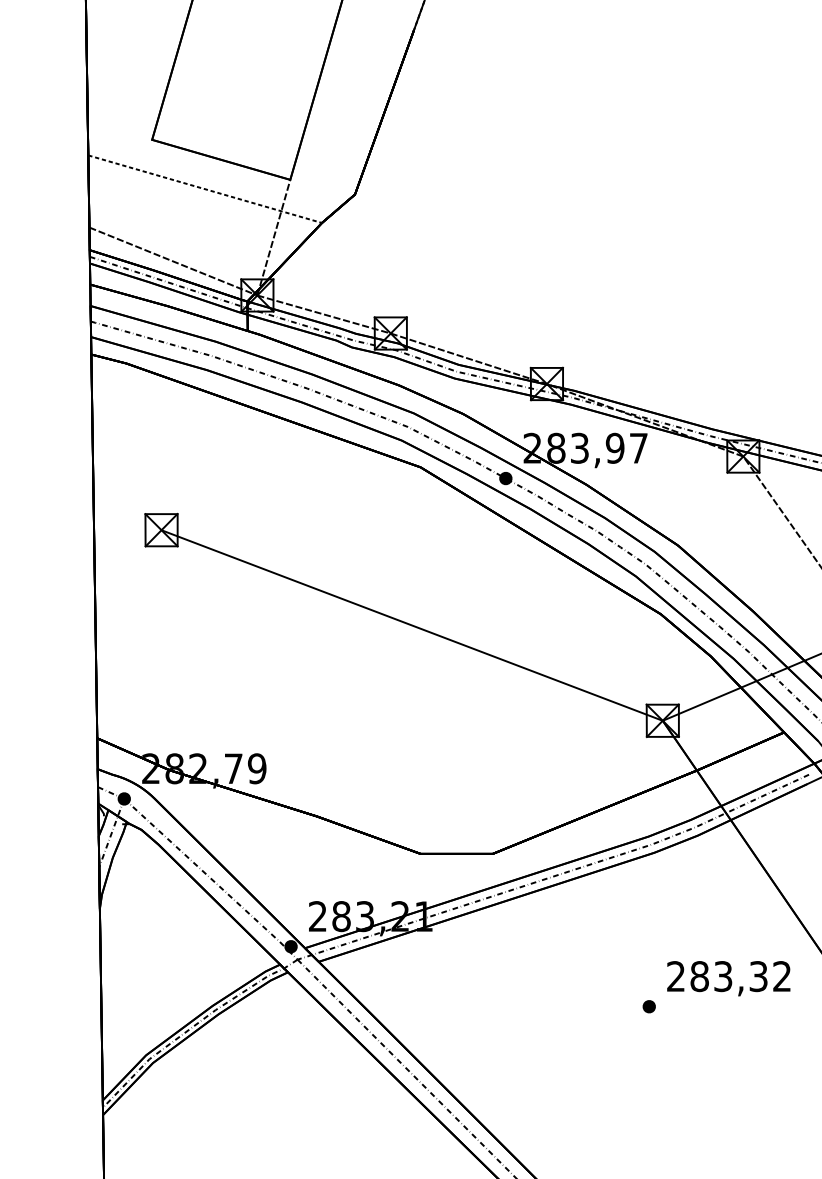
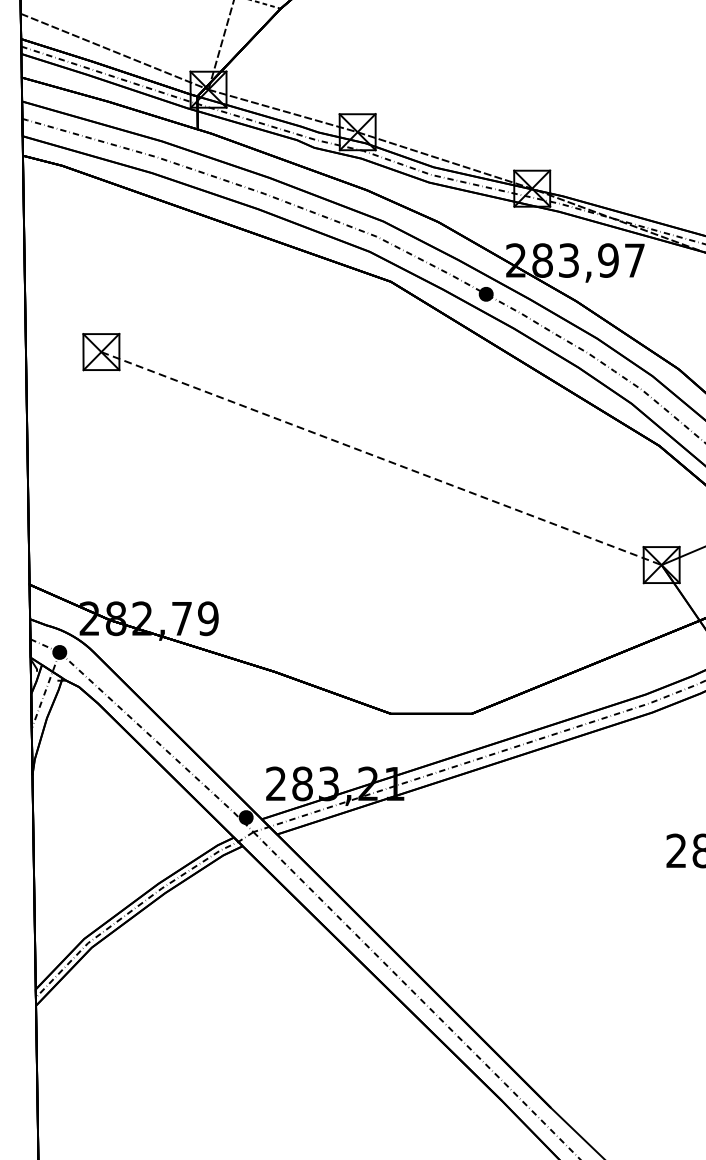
line: (412, 625) -> (381, 458), solid -> dashed
part: (648, 1006) -> (645, 884), removed

